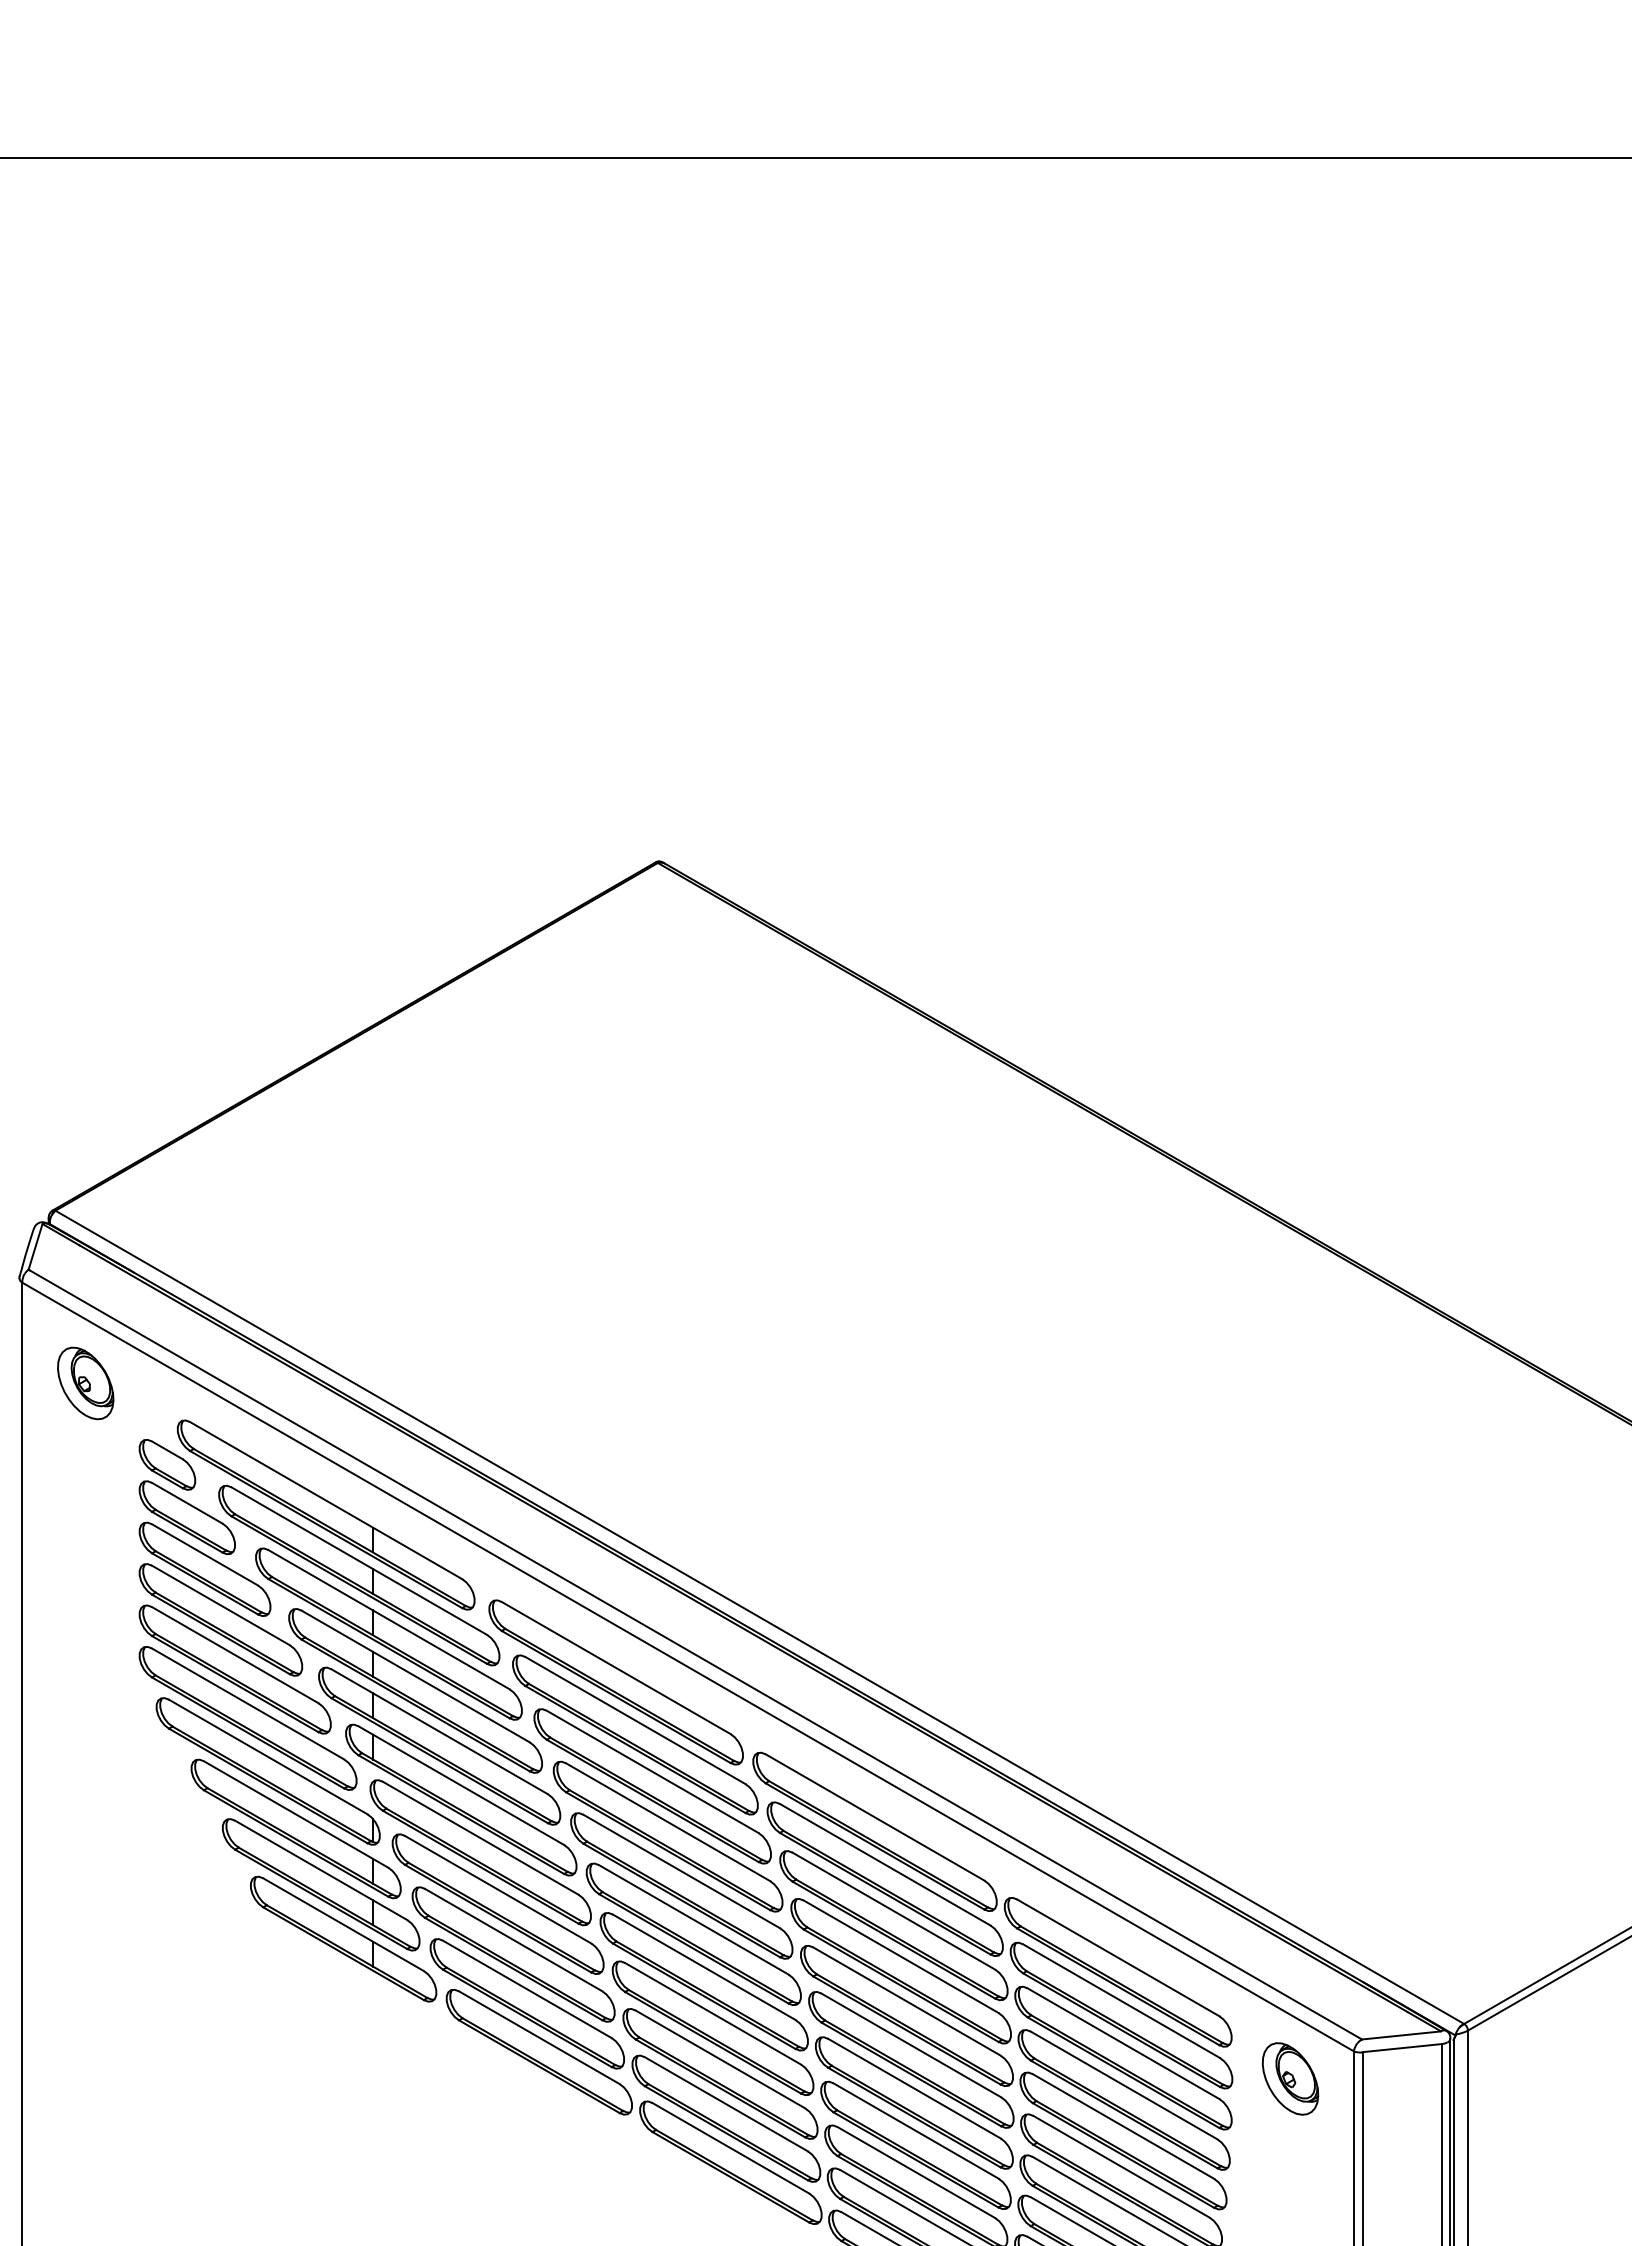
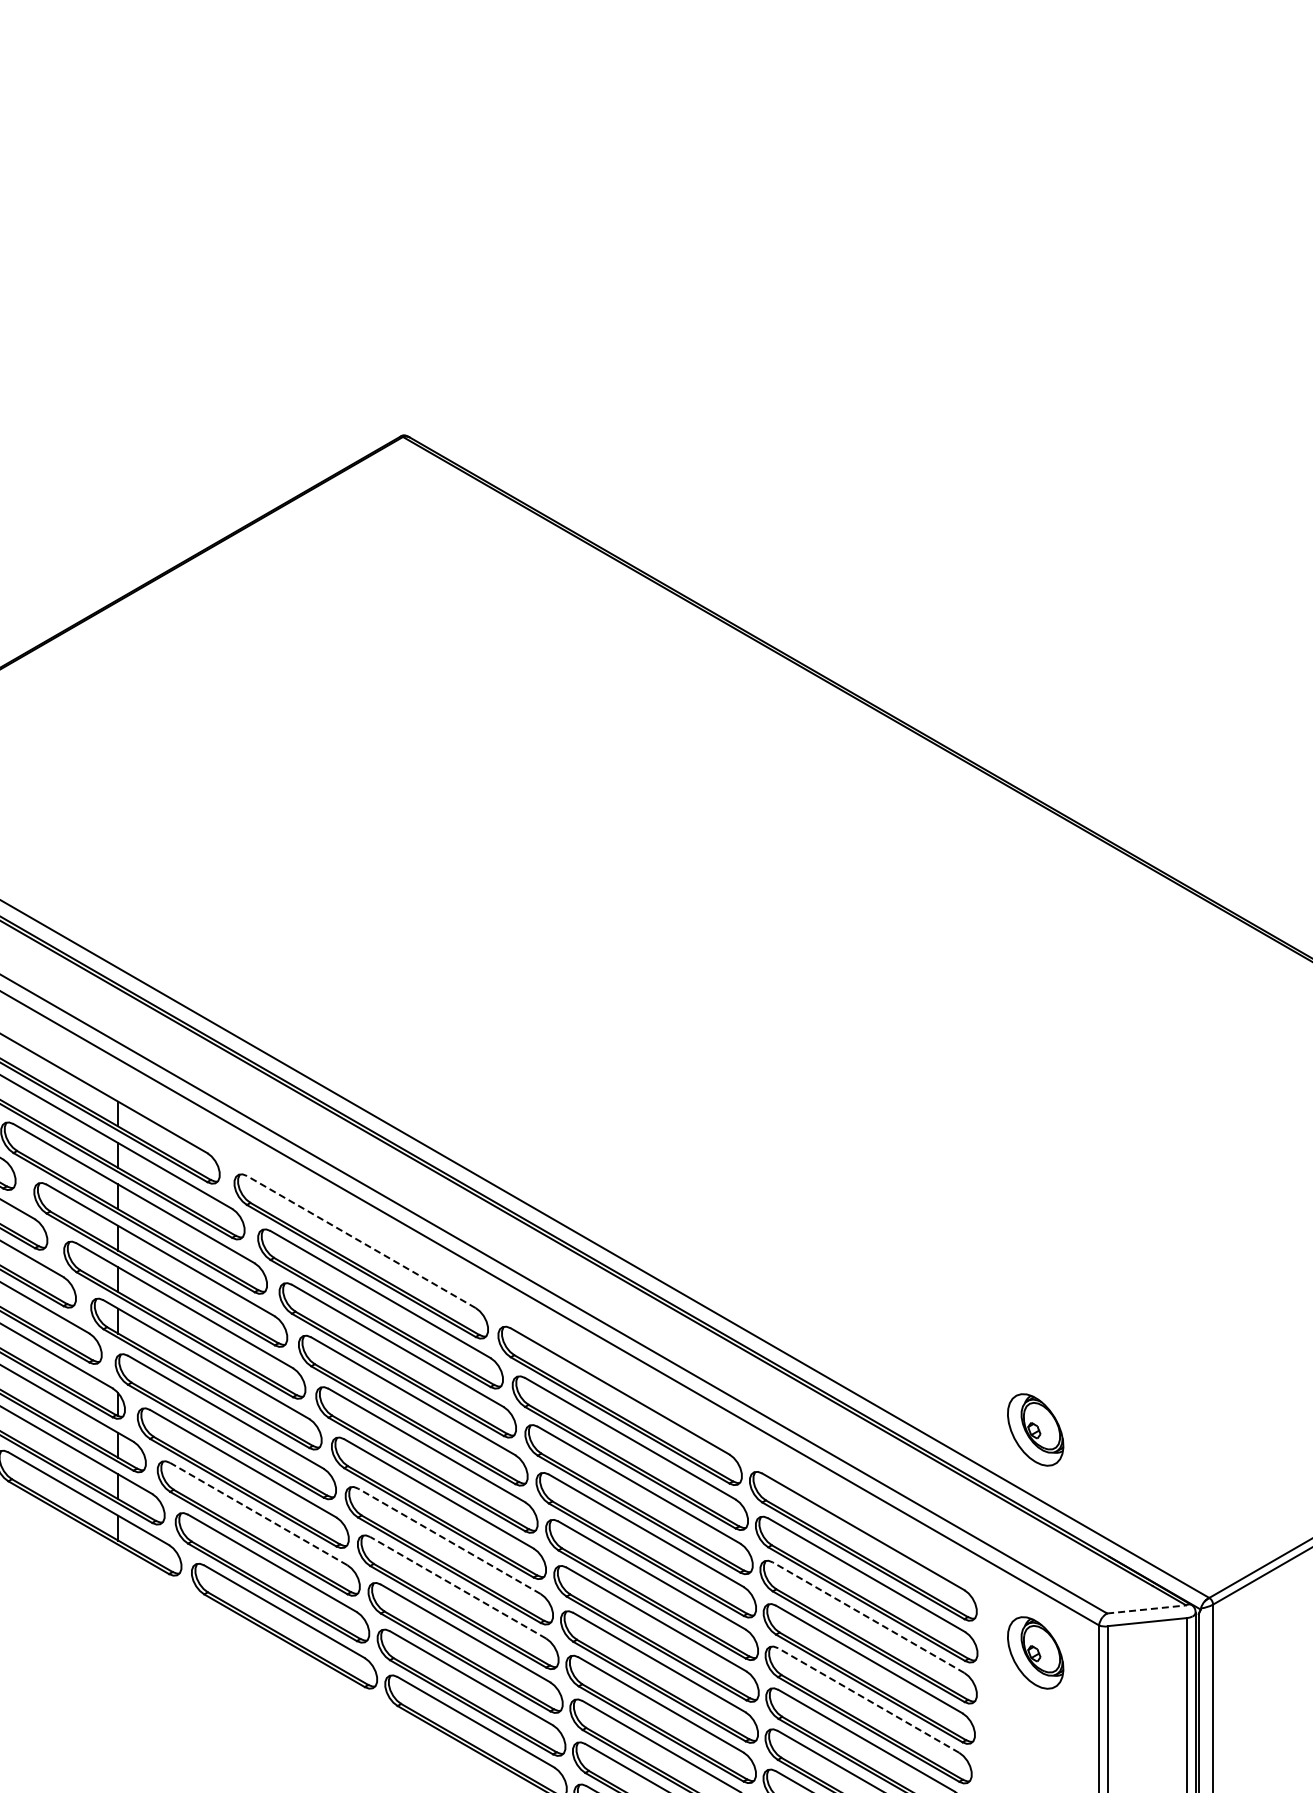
line: (615, 1667) -> (360, 1241), solid -> dashed
part: (1290, 1855) -> (1035, 1429), added
line: (513, 1939) -> (258, 1513), solid -> dashed
line: (703, 1967) -> (448, 1541), solid -> dashed
line: (713, 2013) -> (458, 1587), solid -> dashed
line: (1401, 2035) -> (1146, 1609), solid -> dashed
line: (1123, 2043) -> (868, 1617), solid -> dashed
line: (1123, 2126) -> (868, 1700), solid -> dashed

